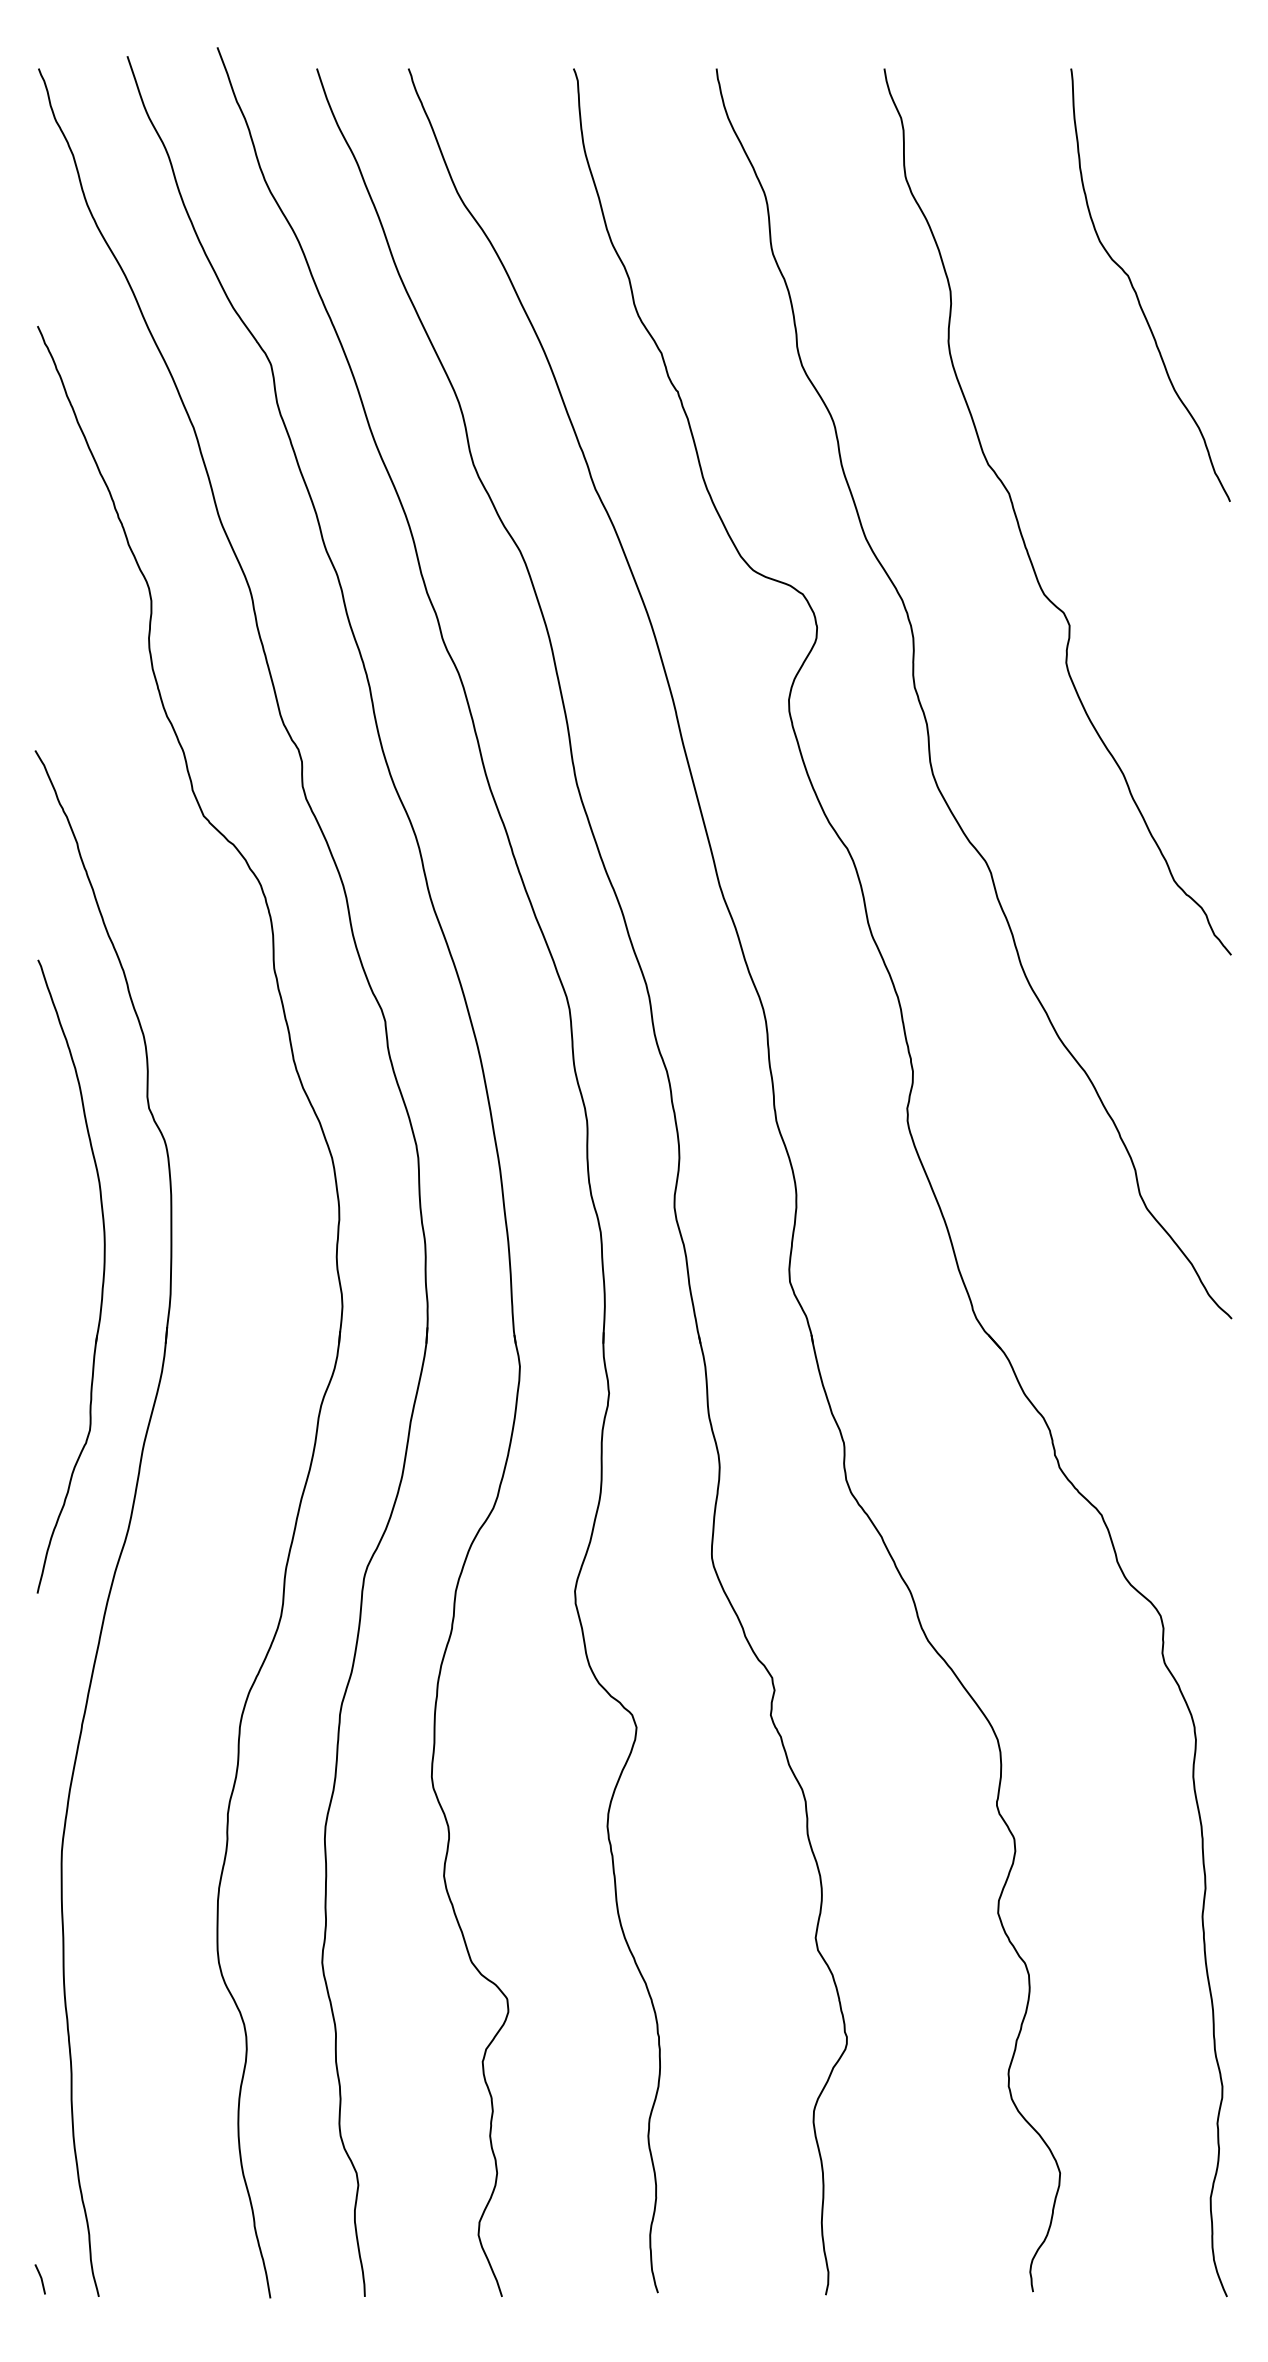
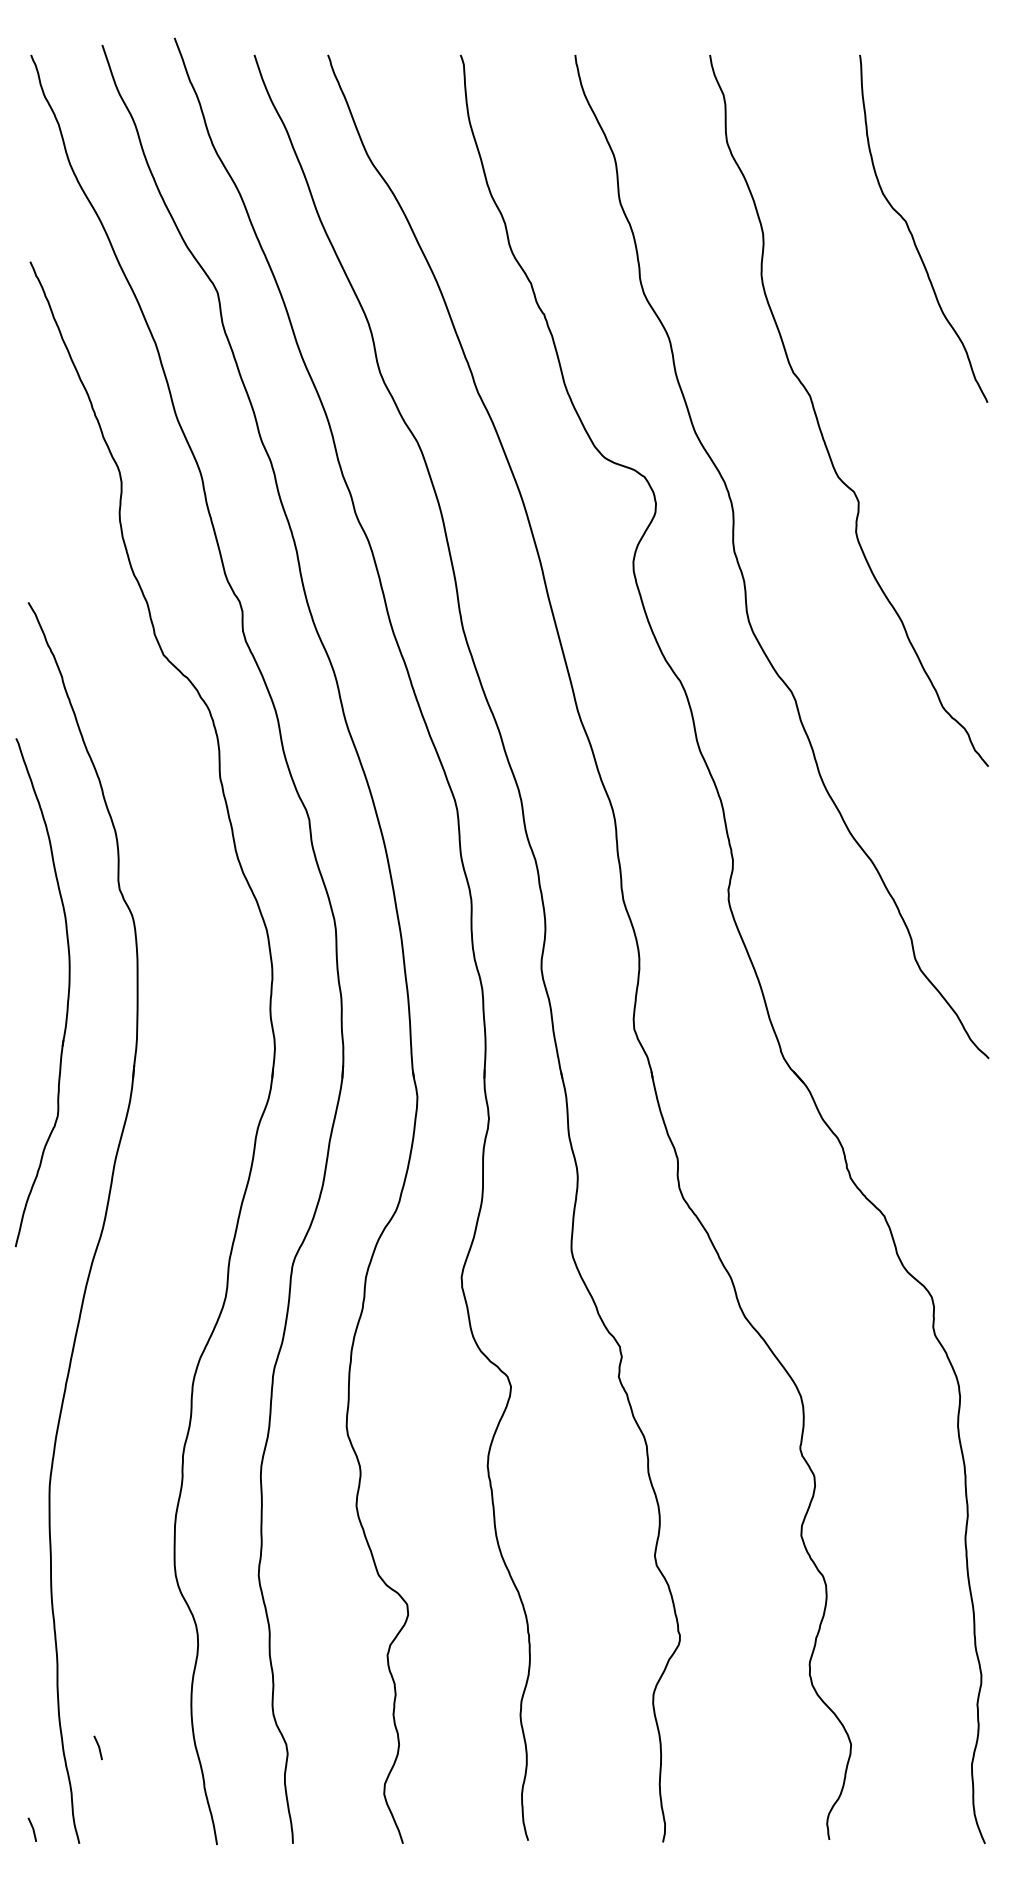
part: (102, 1276) -> (67, 992), moved
line: (122, 2177) -> (98, 1747), added

